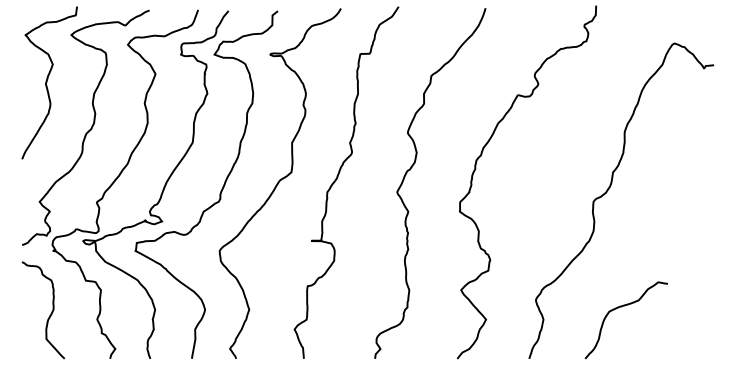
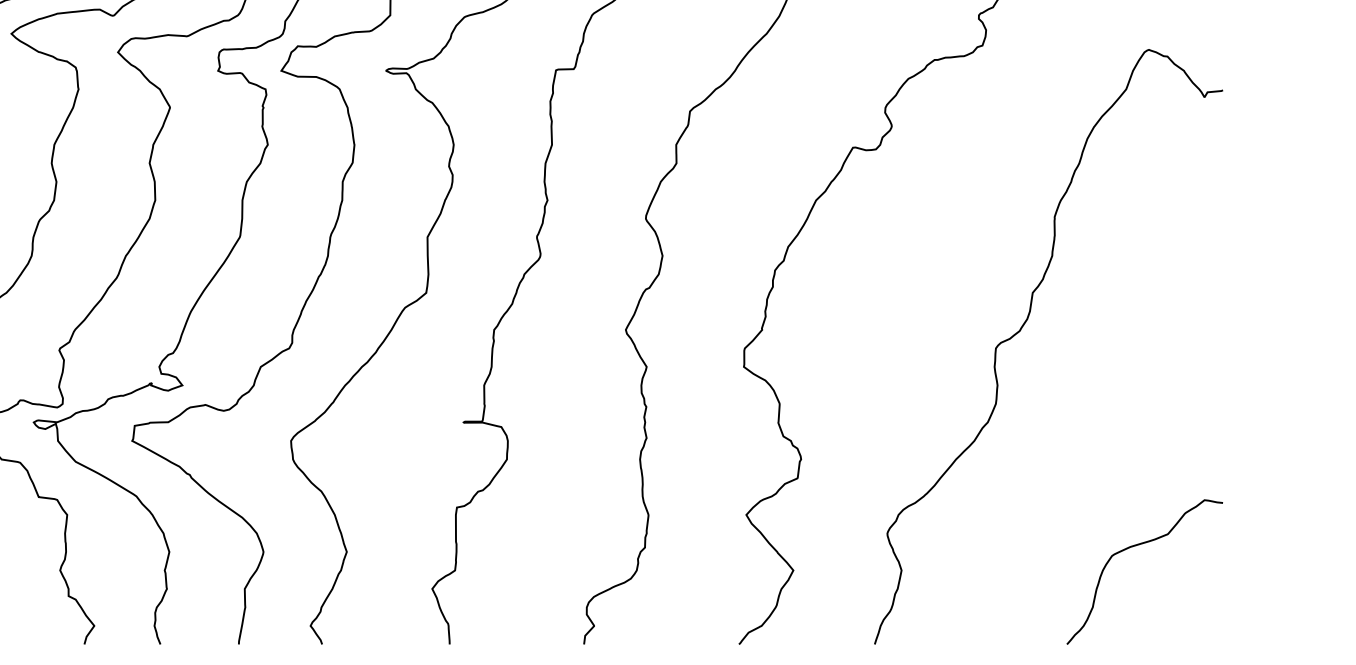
curve: (621, 307) -> (1135, 547), moved

